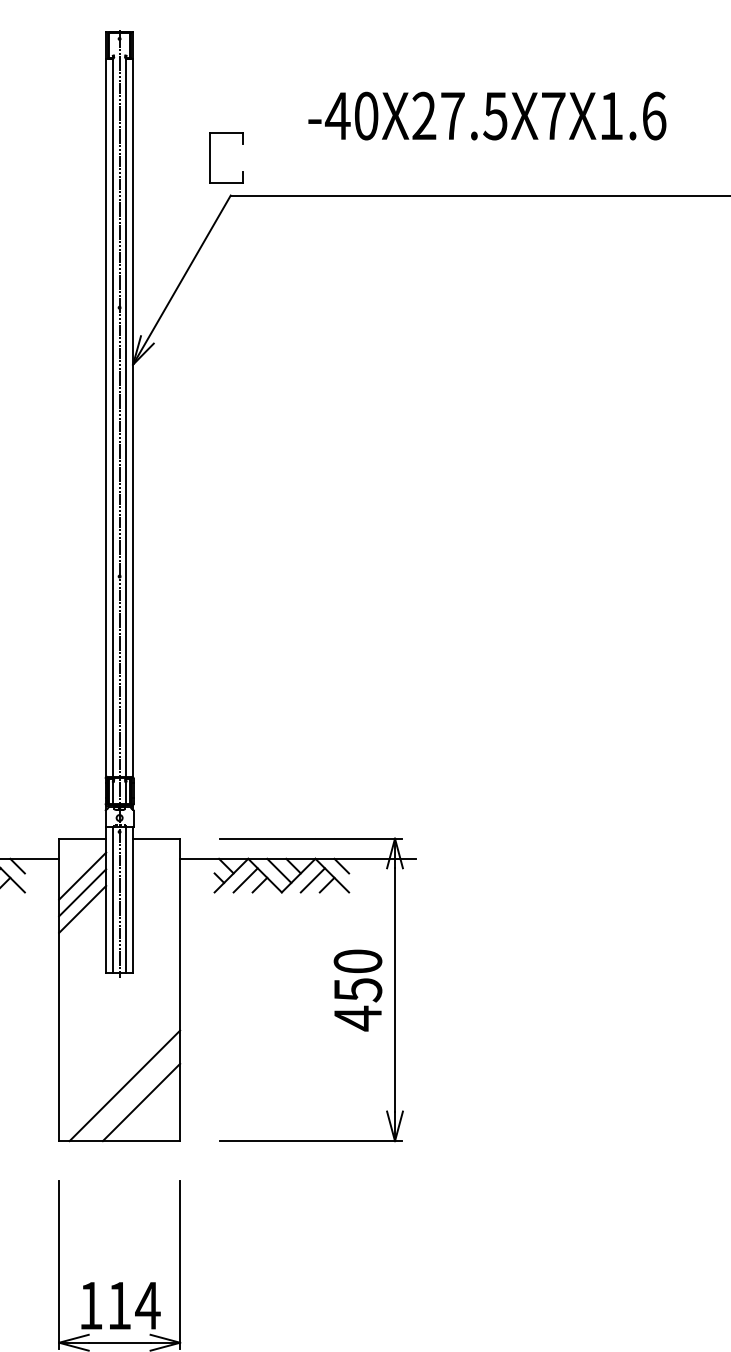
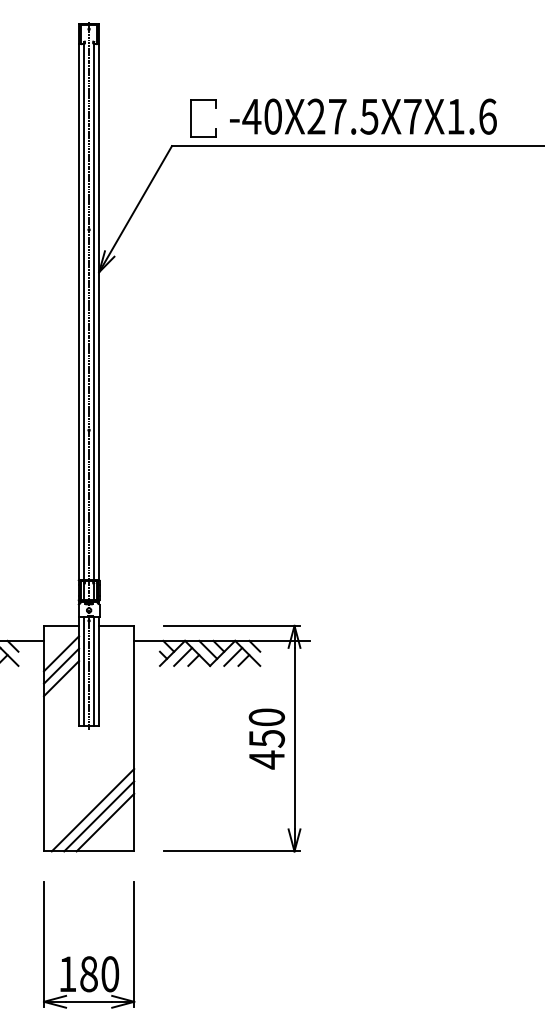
text: (487, 115) -> (363, 116), moved
part: (210, 157) -> (191, 117), moved
line: (133, 1094) -> (99, 816), added
text: (133, 1305) -> (99, 974), 114 -> 180

